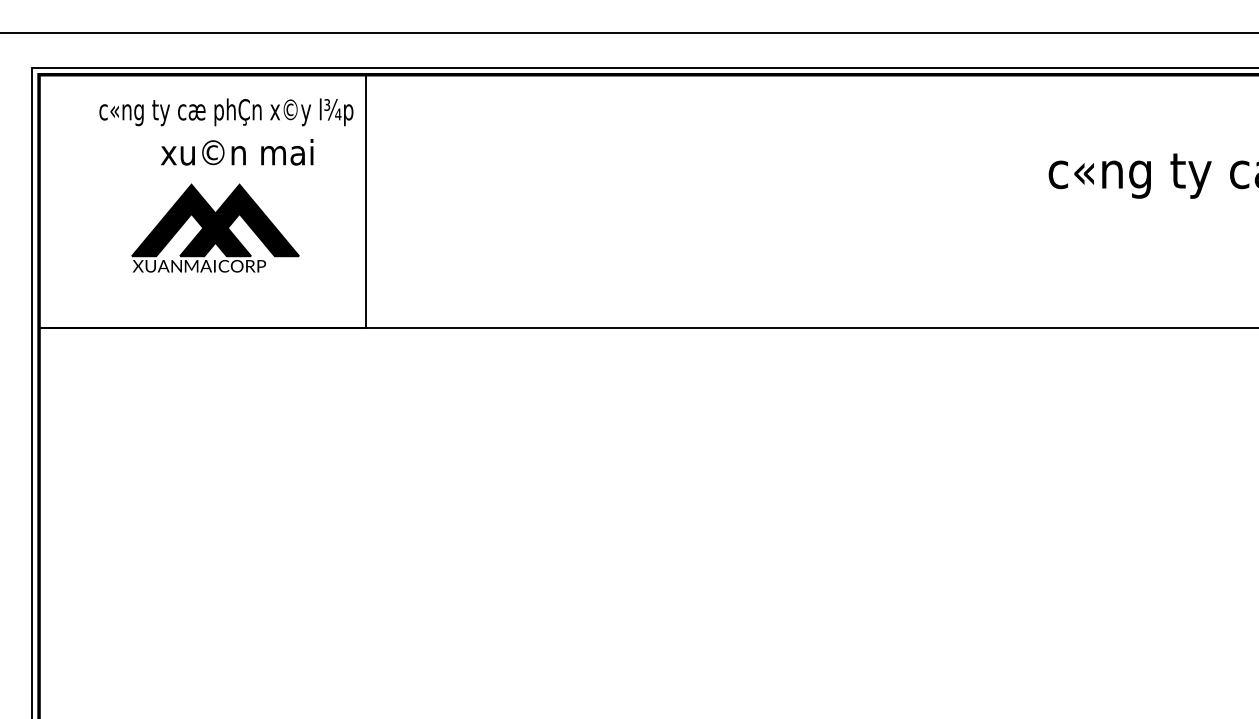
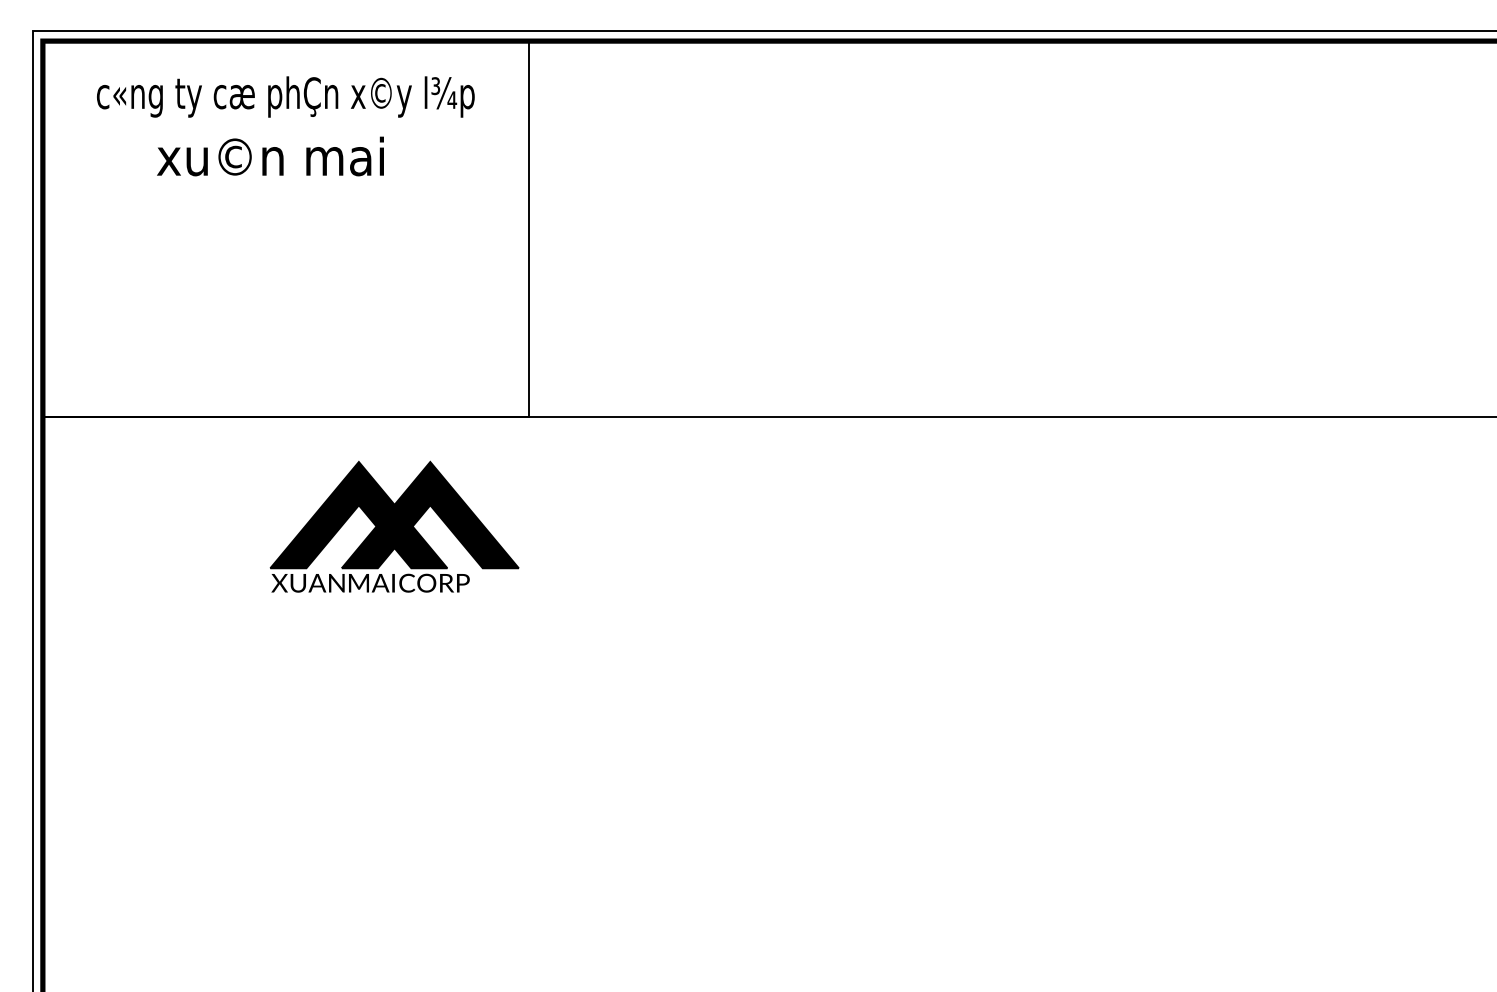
text: (226, 112) -> (285, 97), moved
text: (237, 152) -> (271, 156), moved
part: (215, 227) -> (394, 525), moved

